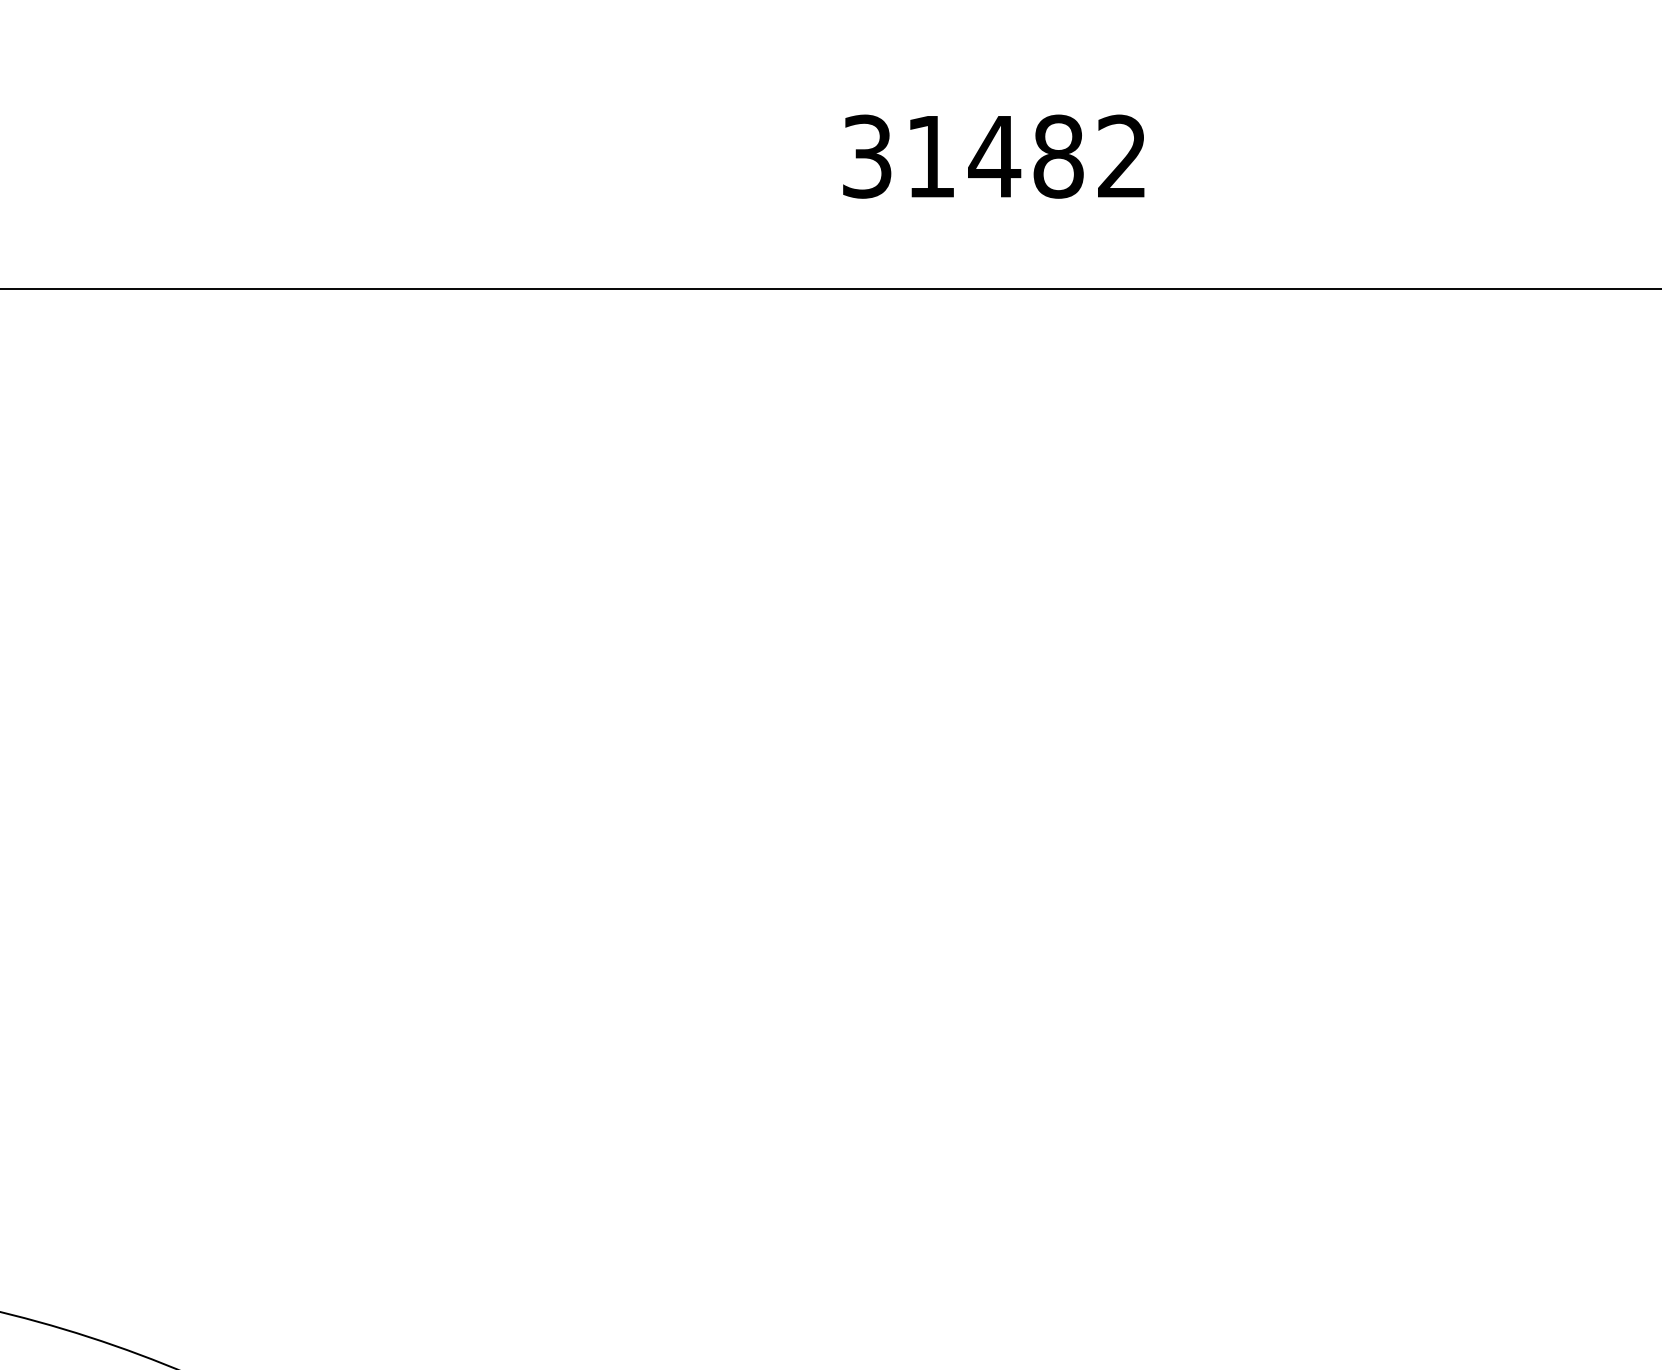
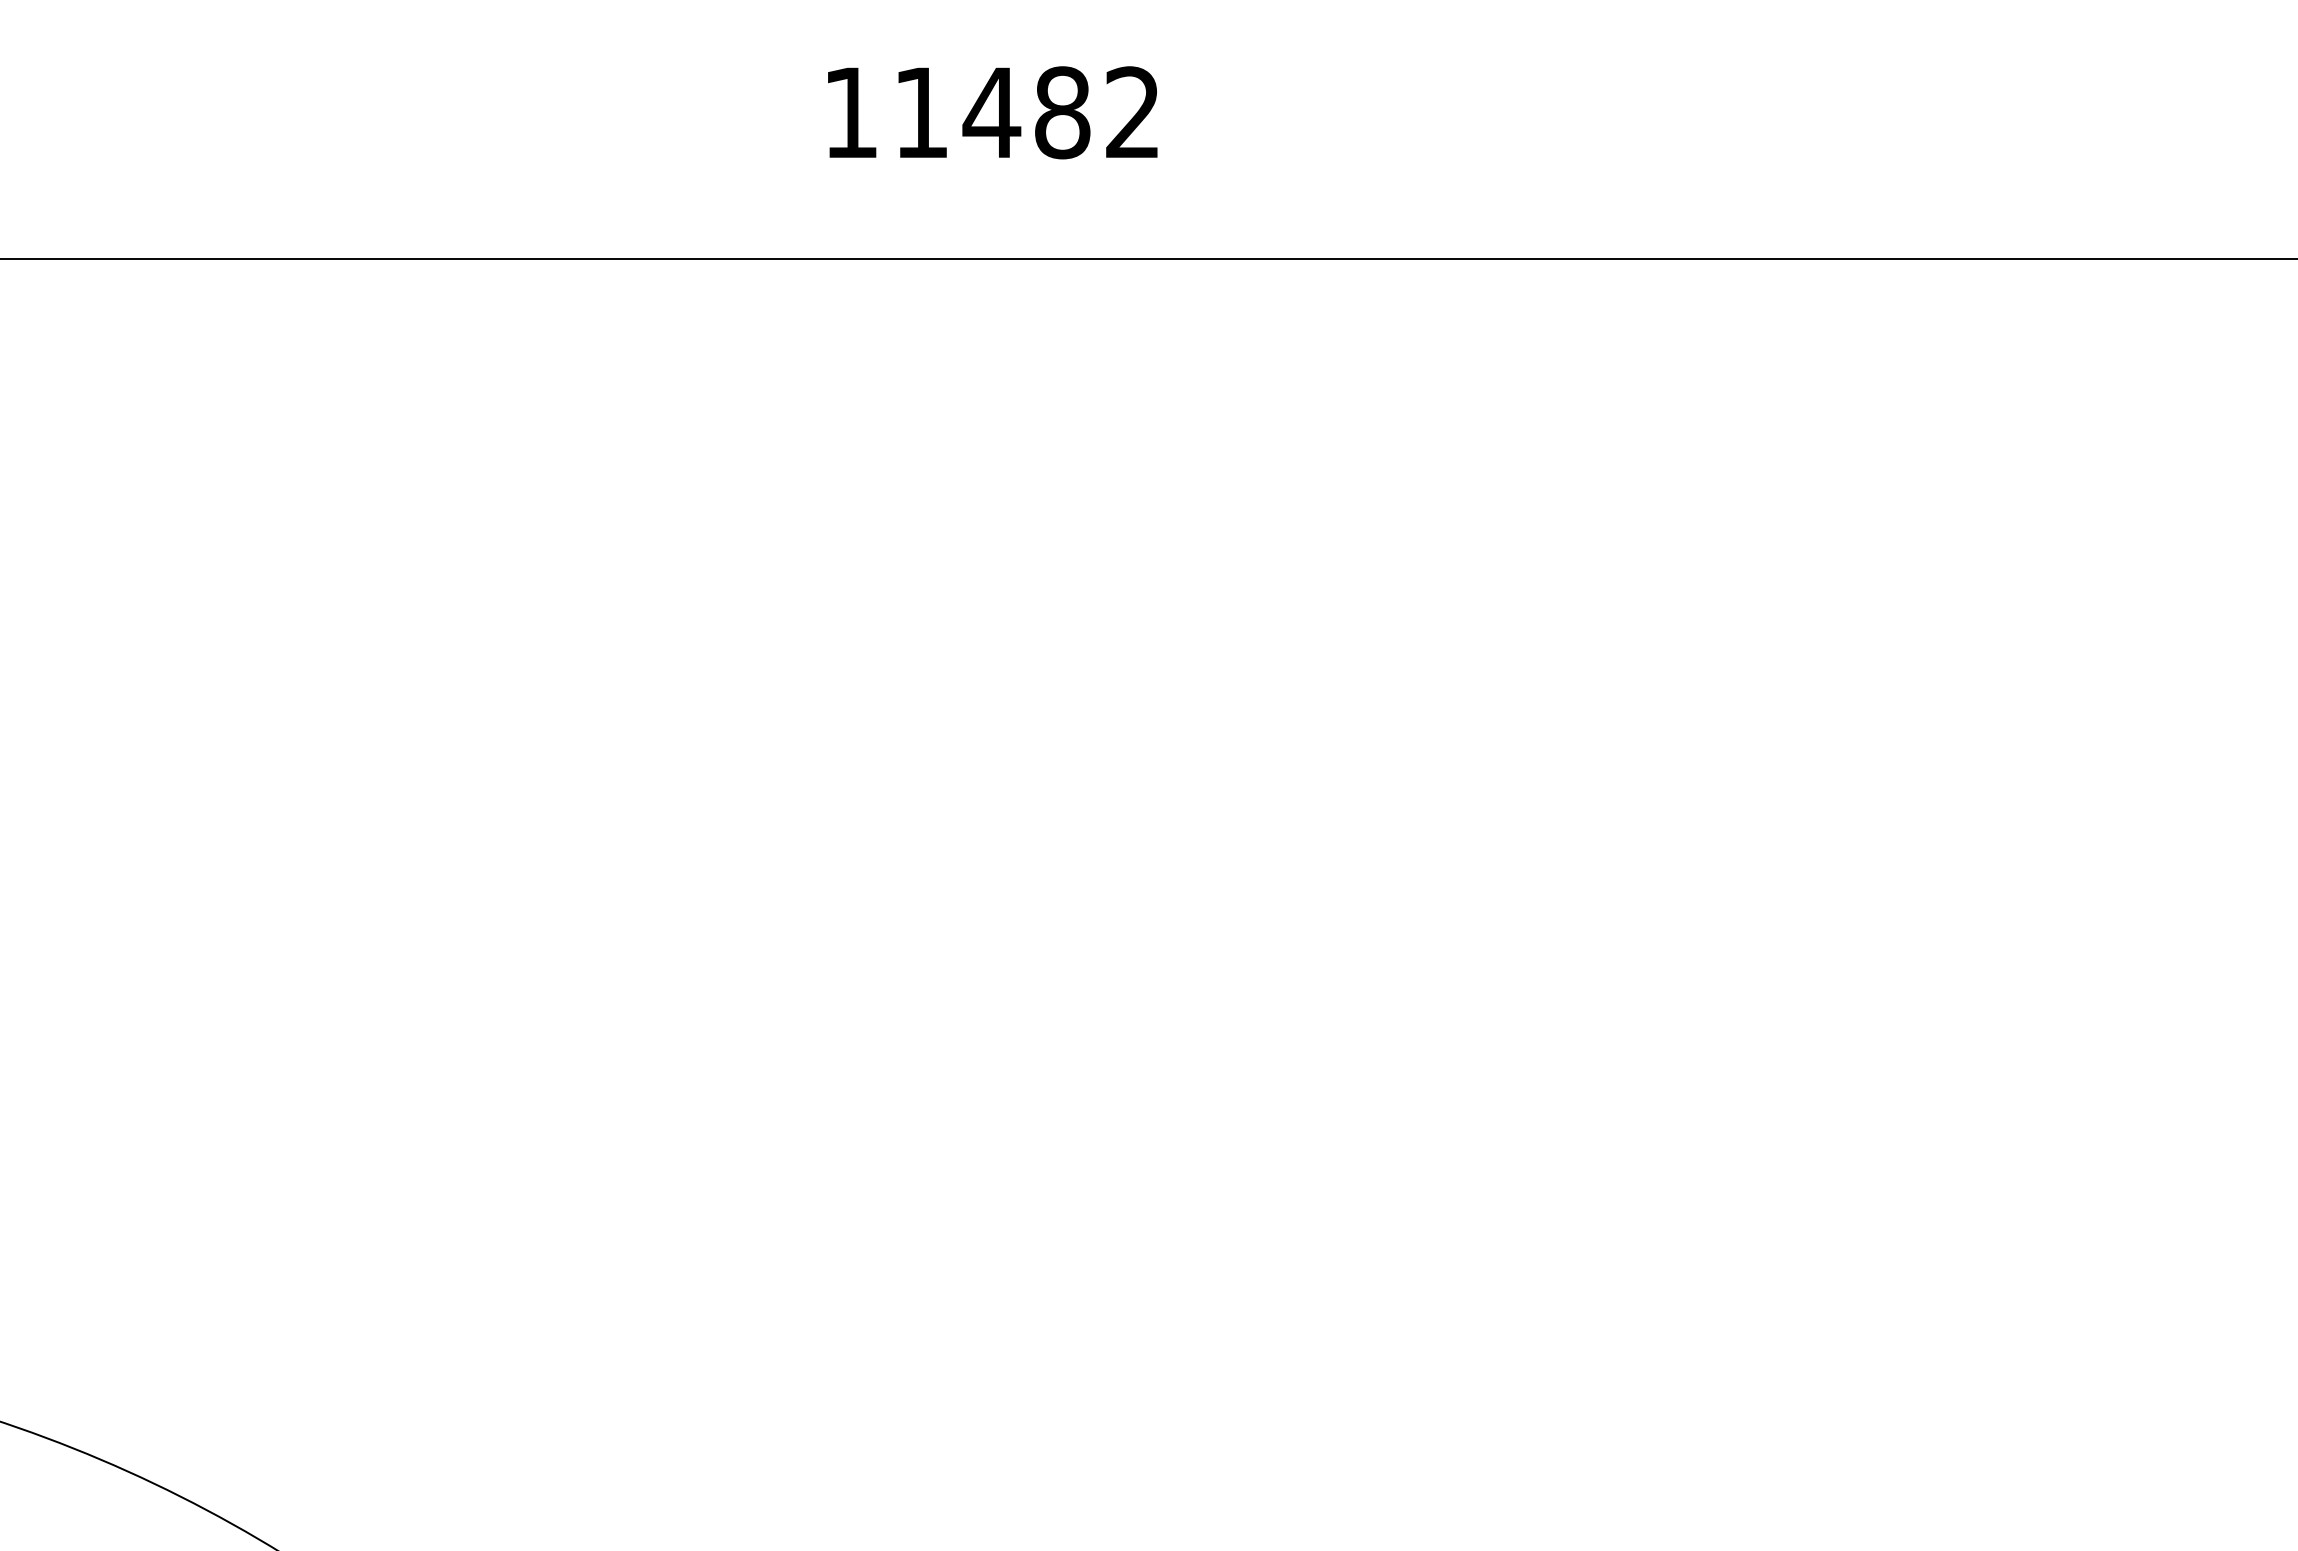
text: (866, 156) -> (850, 112), 31482 -> 11482

